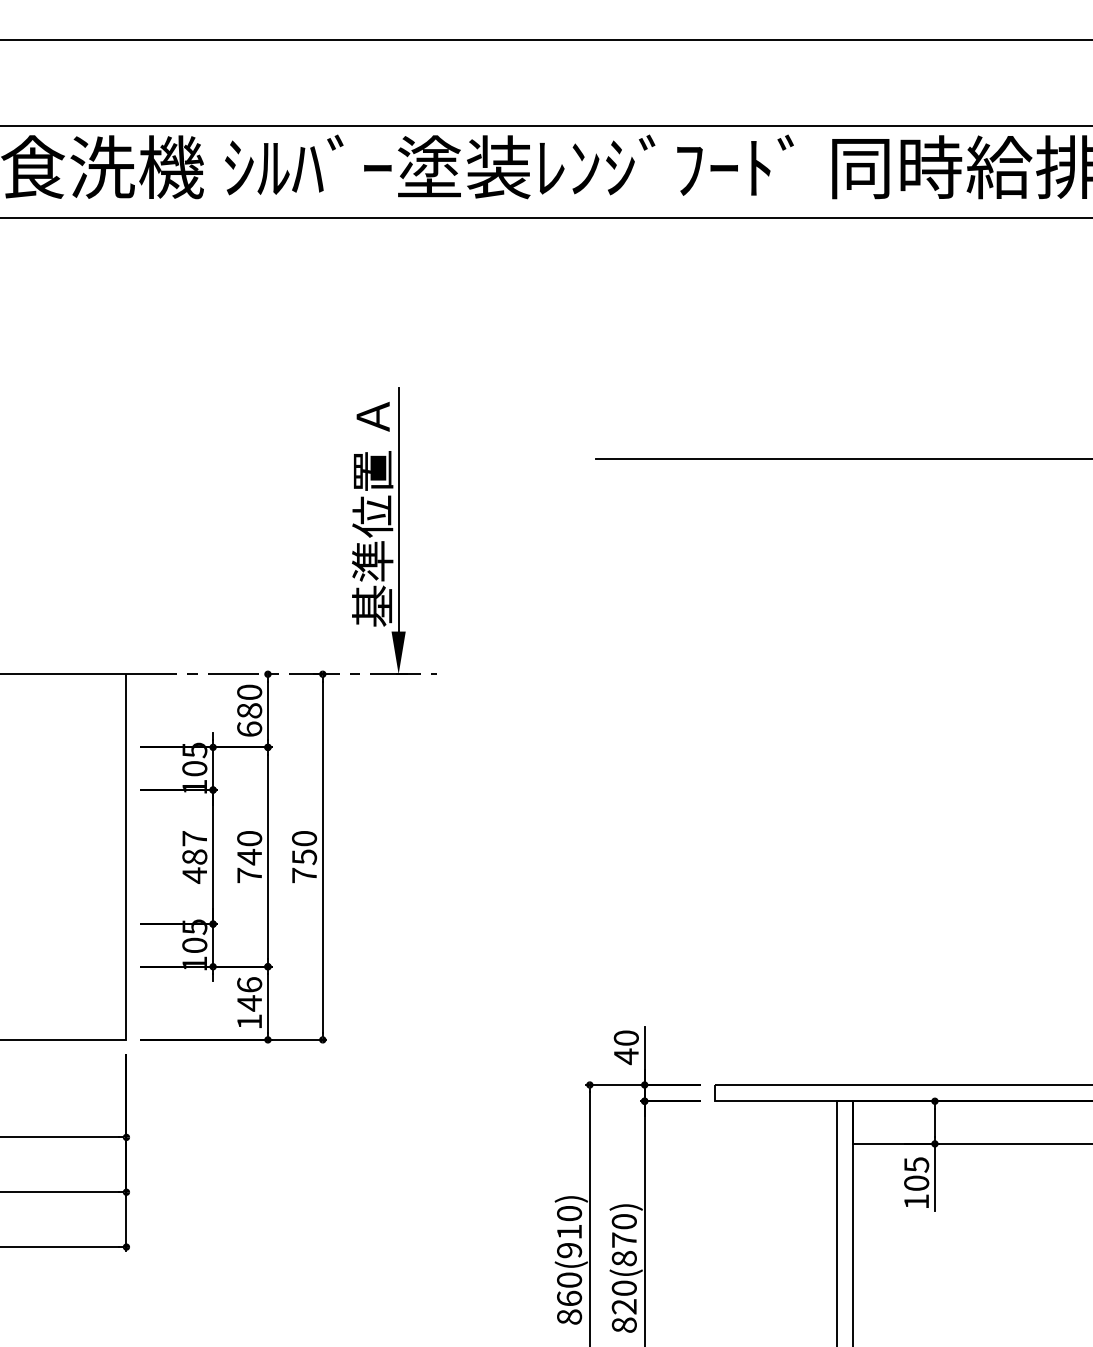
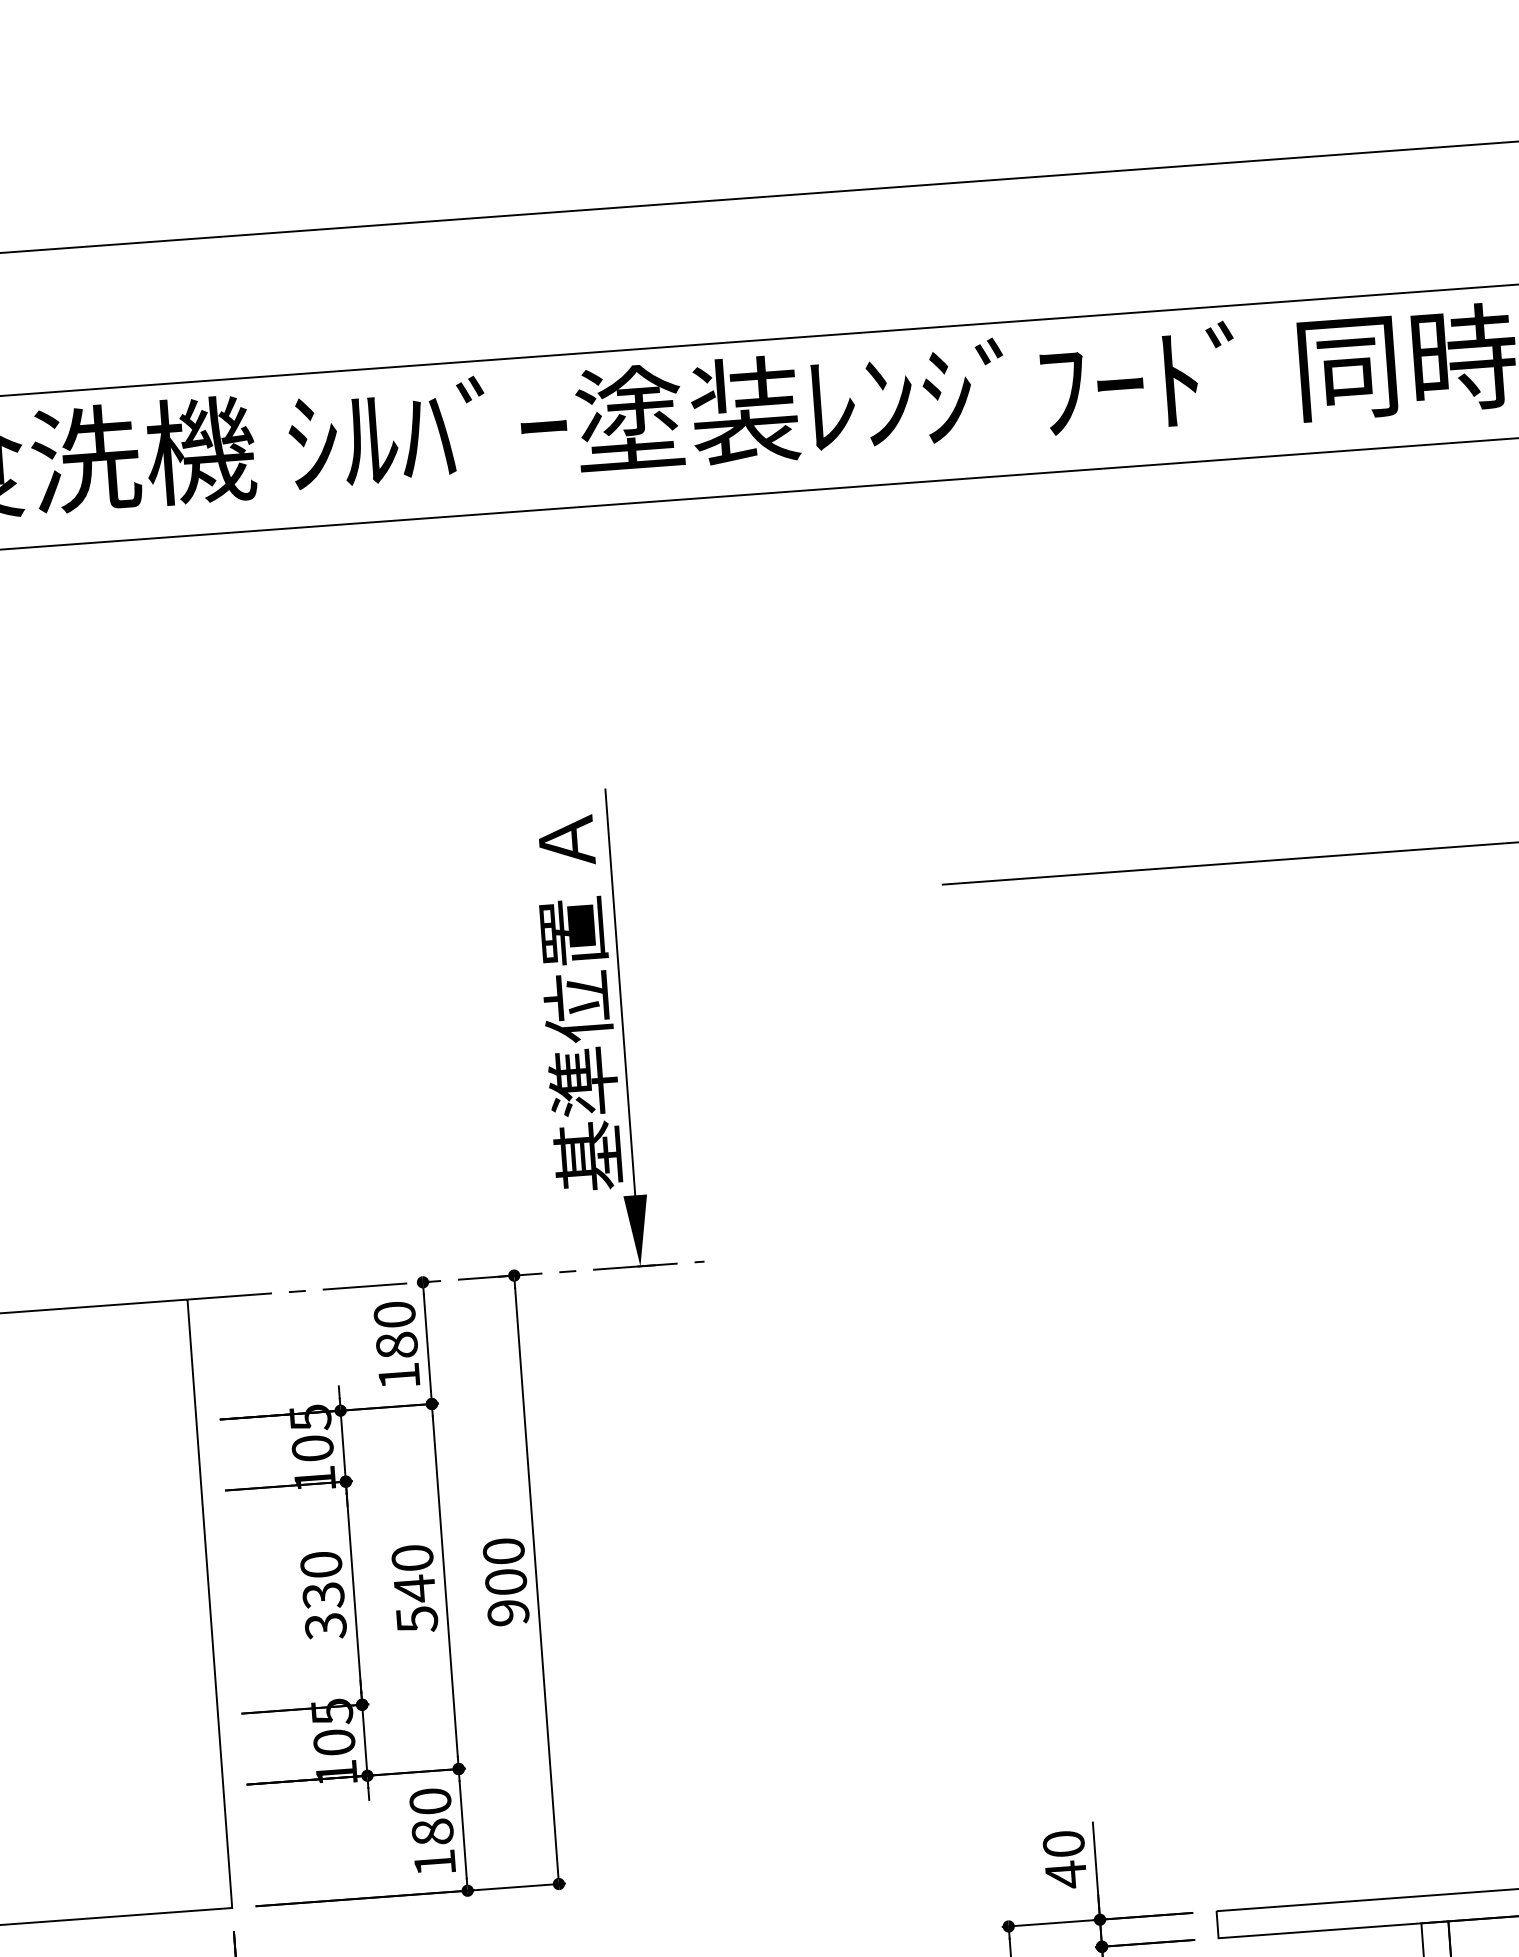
text: (249, 728) -> (398, 1374), 680 -> 180
text: (194, 857) -> (323, 1596), 487 -> 330
text: (304, 866) -> (507, 1597), 750 -> 900
text: (249, 875) -> (416, 1619), 740 -> 540
text: (249, 994) -> (431, 1817), 146 -> 180

